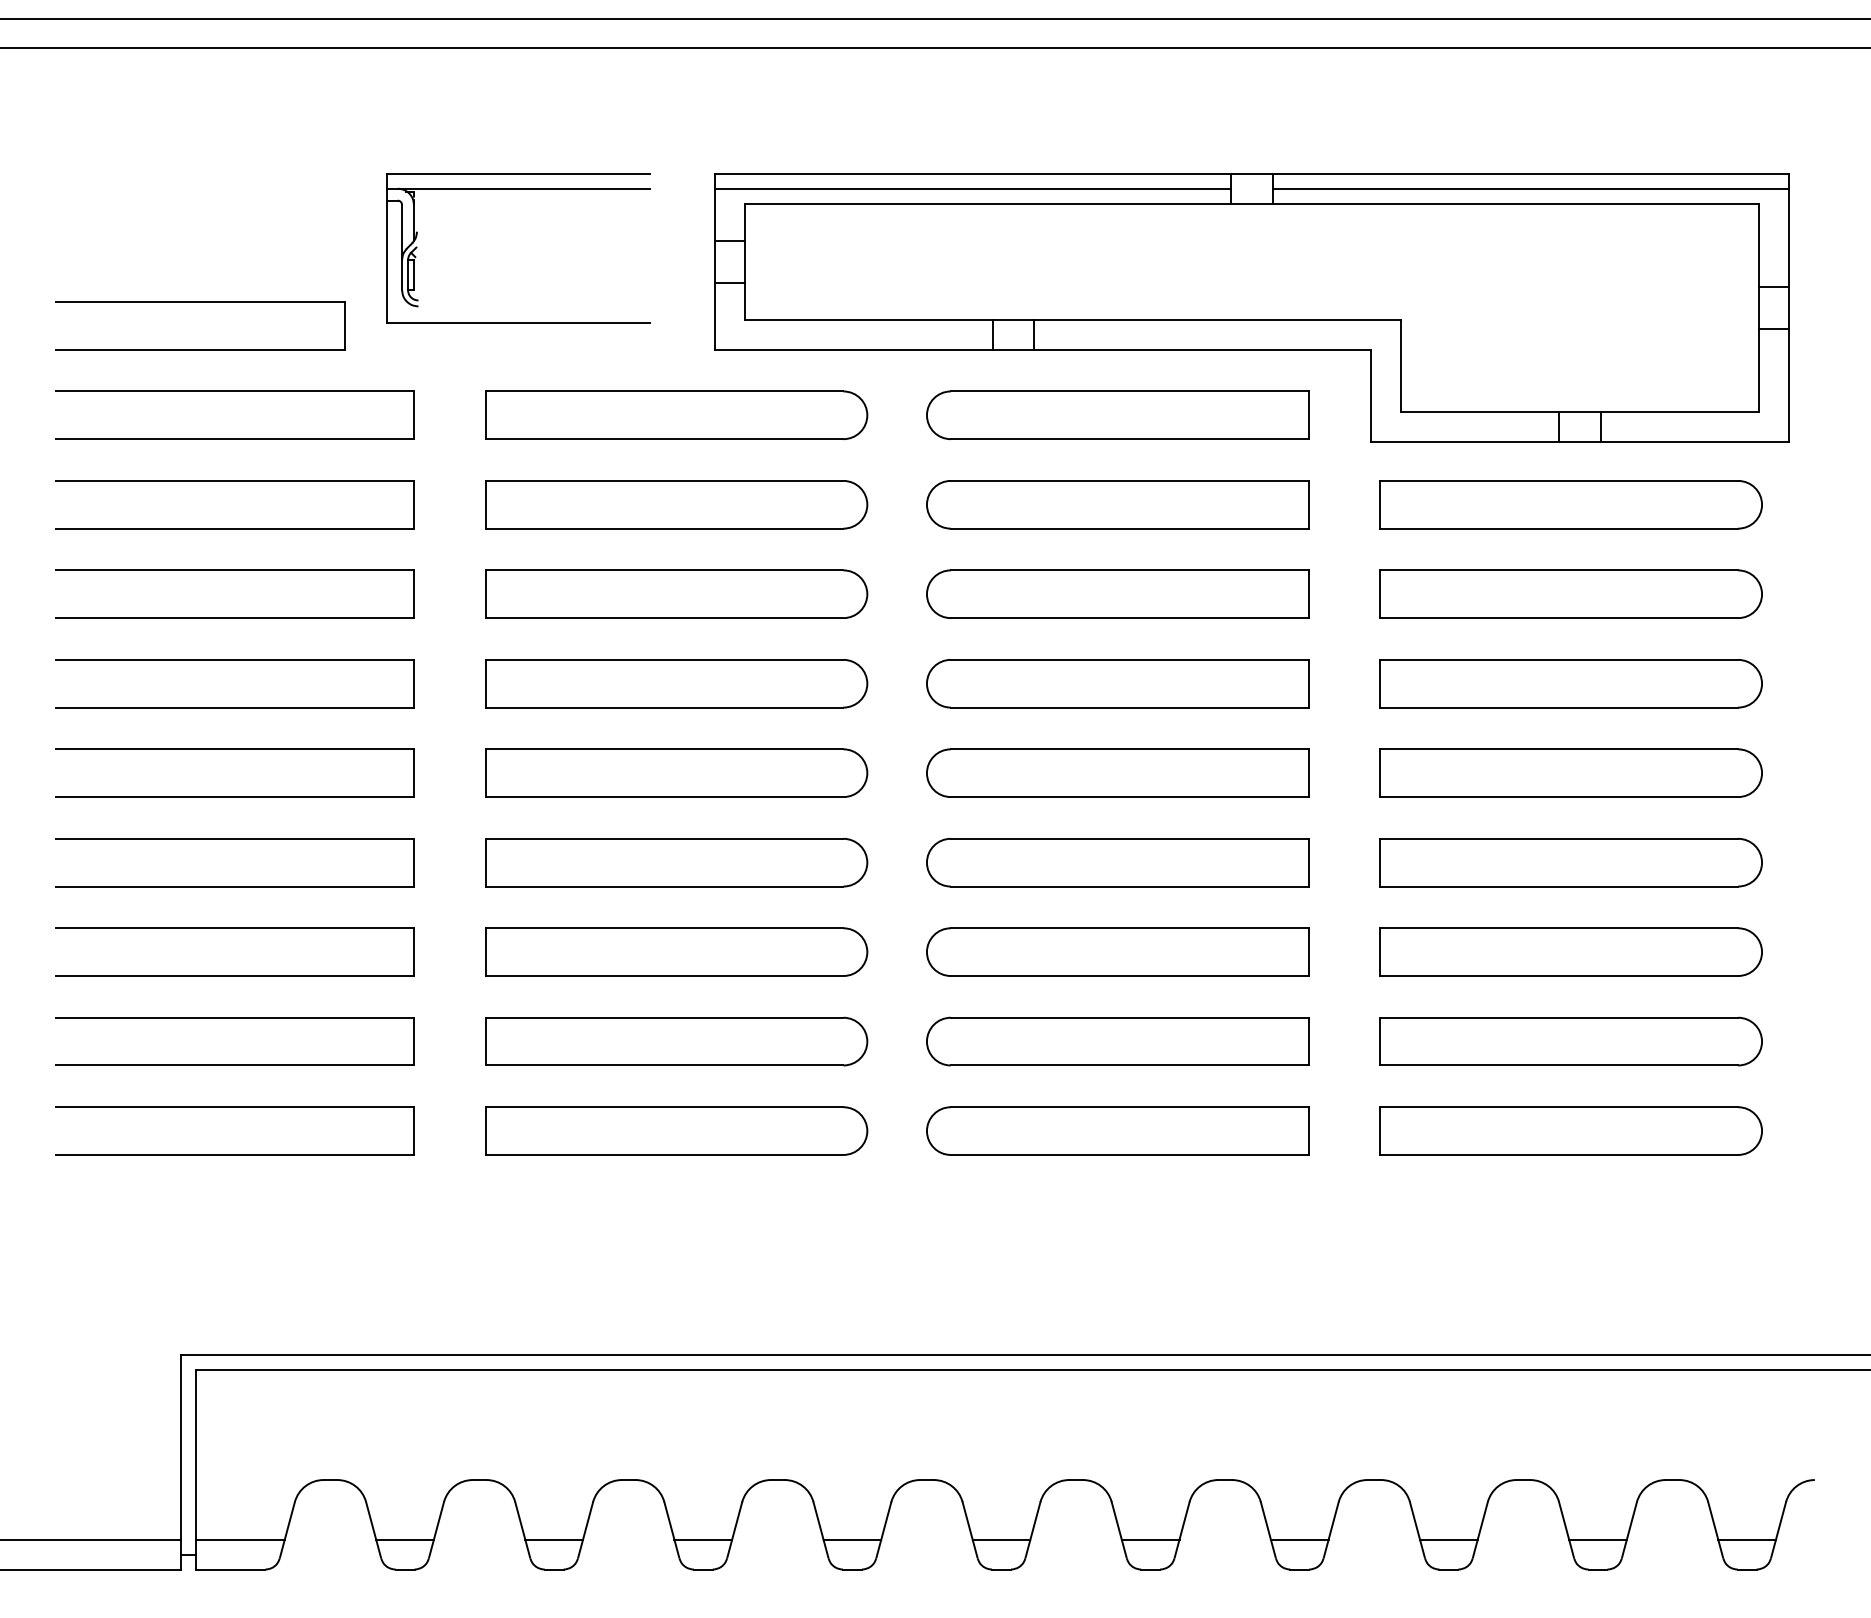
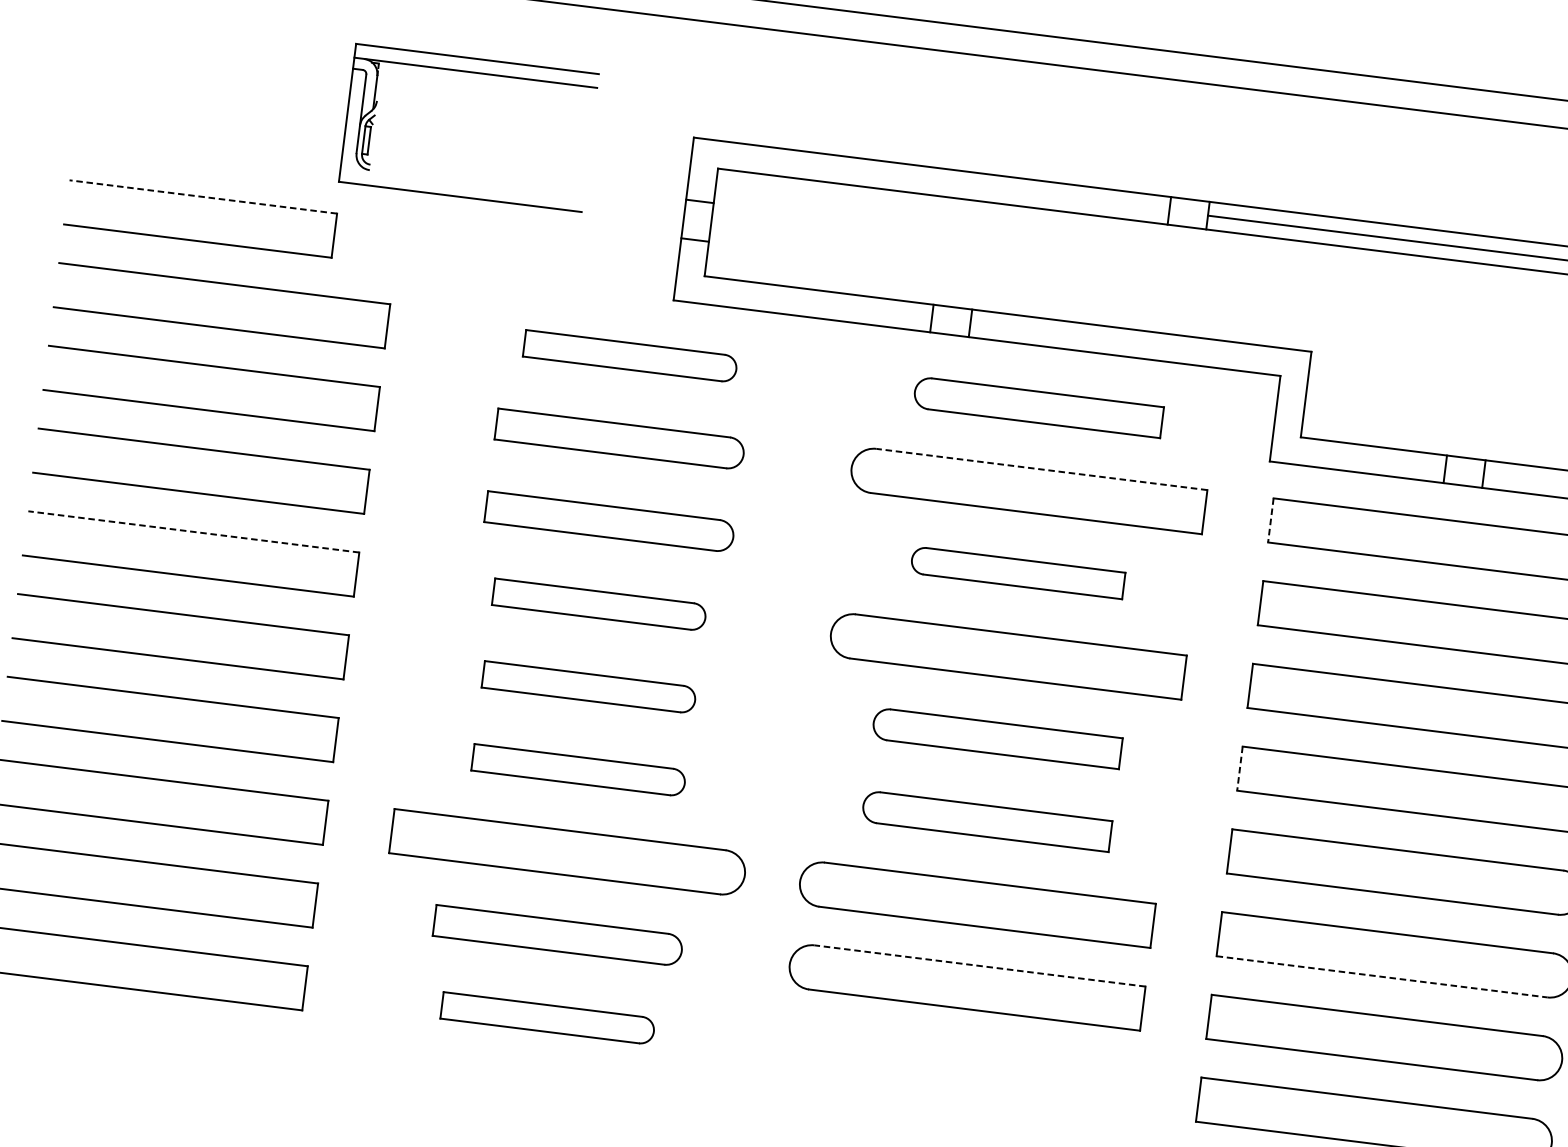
line: (973, 188) -> (931, 181), removed
part: (518, 189) -> (475, 73), moved
line: (200, 301) -> (203, 196), solid -> dashed
part: (676, 414) -> (630, 355), size x0.6
part: (1117, 414) -> (1038, 406), size x0.7
line: (1129, 480) -> (1041, 469), solid -> dashed
part: (676, 504) -> (619, 439), size x0.7
line: (1380, 504) -> (1271, 520), solid -> dashed
part: (676, 593) -> (609, 521), size x0.7
part: (1117, 593) -> (1017, 572), size x0.6
line: (235, 659) -> (194, 531), solid -> dashed
part: (676, 683) -> (599, 604), size x0.6
part: (676, 772) -> (589, 686), size x0.6
part: (1117, 772) -> (996, 737), size x0.7
line: (1380, 773) -> (1240, 768), solid -> dashed
part: (676, 862) -> (578, 770), size x0.6
part: (1117, 862) -> (986, 820), size x0.7
line: (1559, 976) -> (1382, 977), solid -> dashed
line: (1129, 1017) -> (979, 965), solid -> dashed
part: (676, 1041) -> (558, 935), size x0.7
part: (676, 1130) -> (547, 1018), size x0.6
part: (1117, 1130) -> (955, 1068), removed

